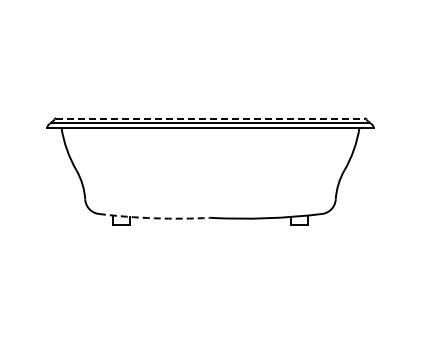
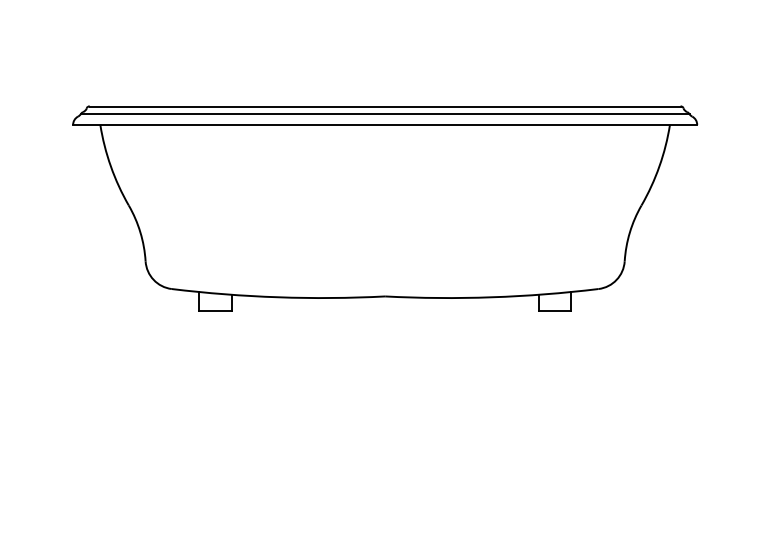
line: (210, 118) -> (385, 106), dashed -> solid
arc: (154, 218) -> (278, 297), dashed -> solid

